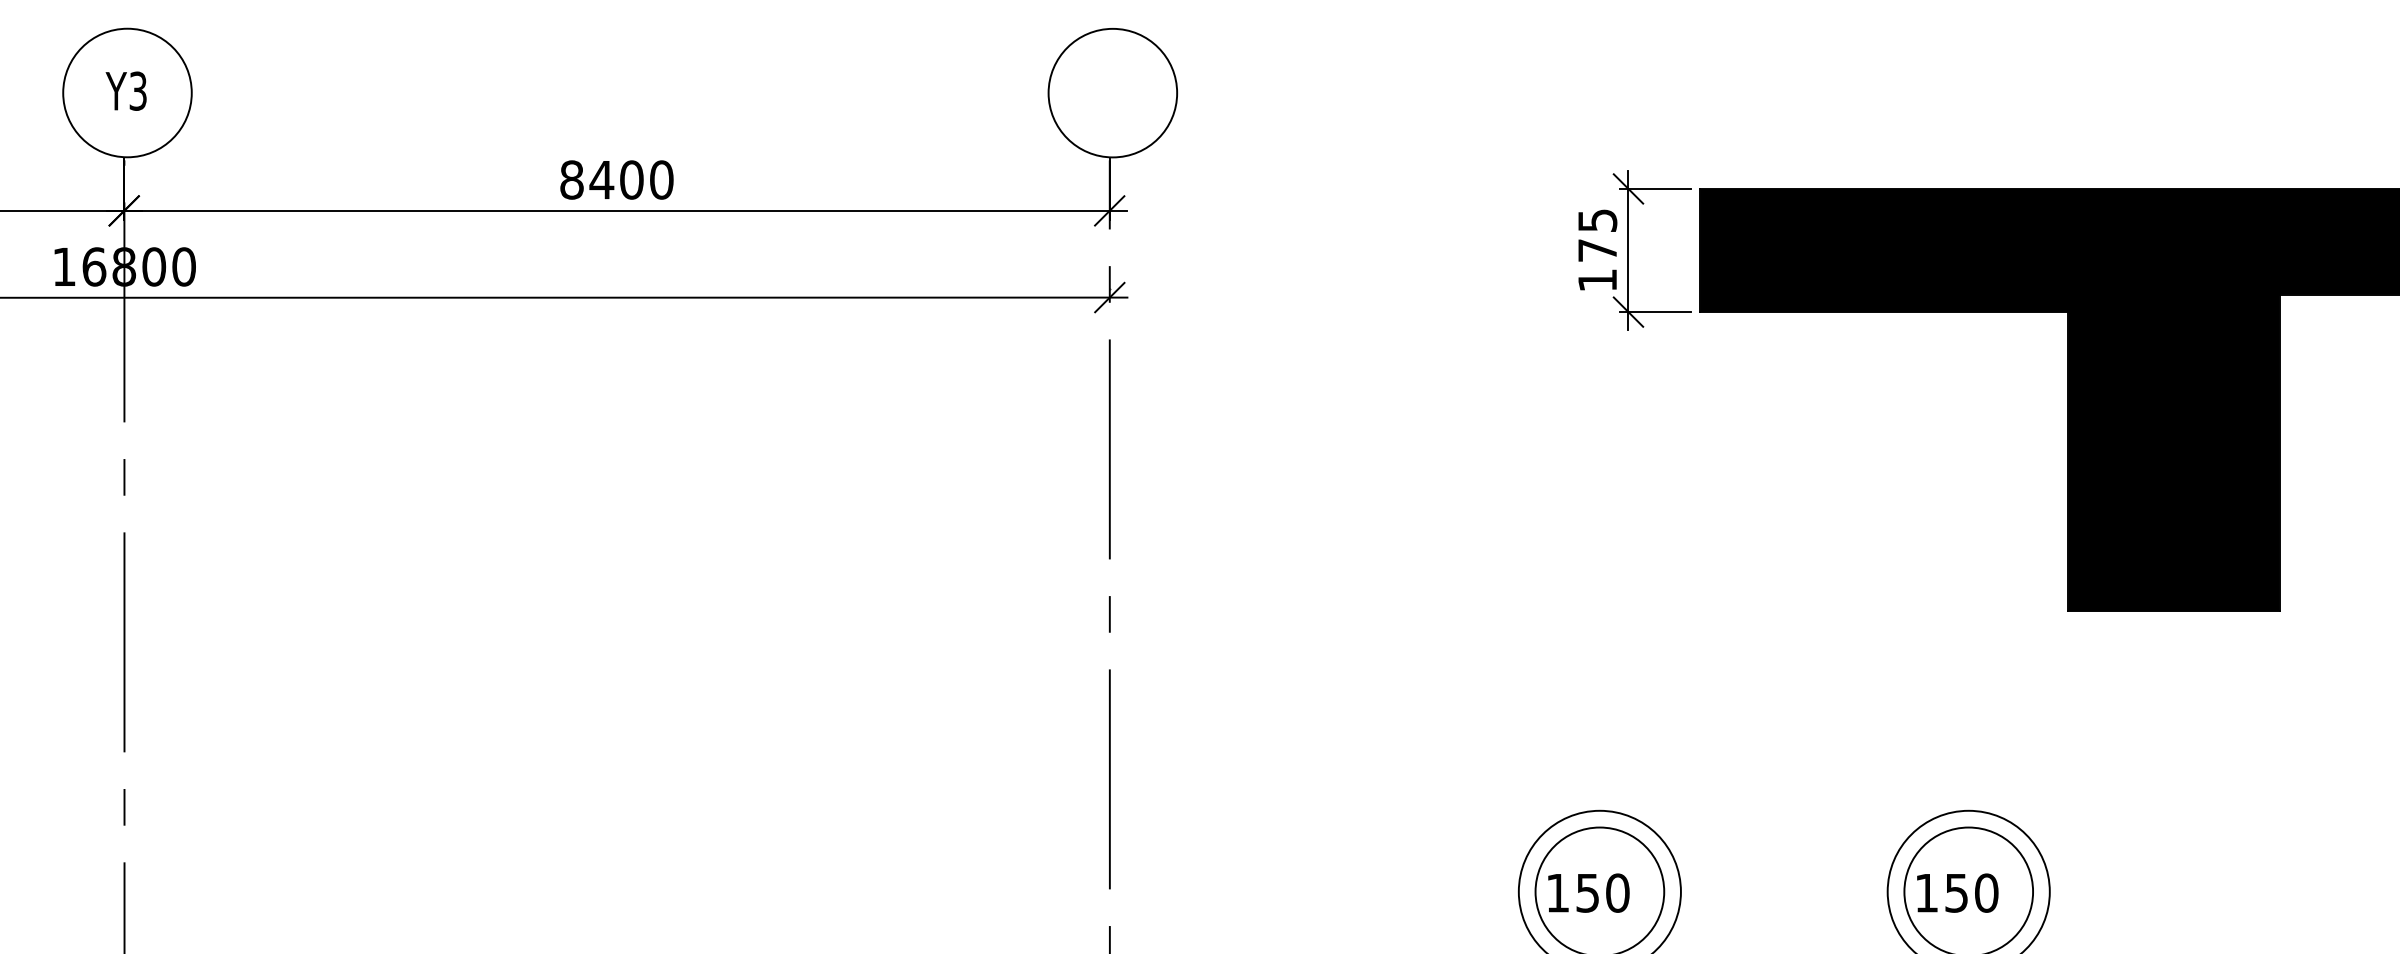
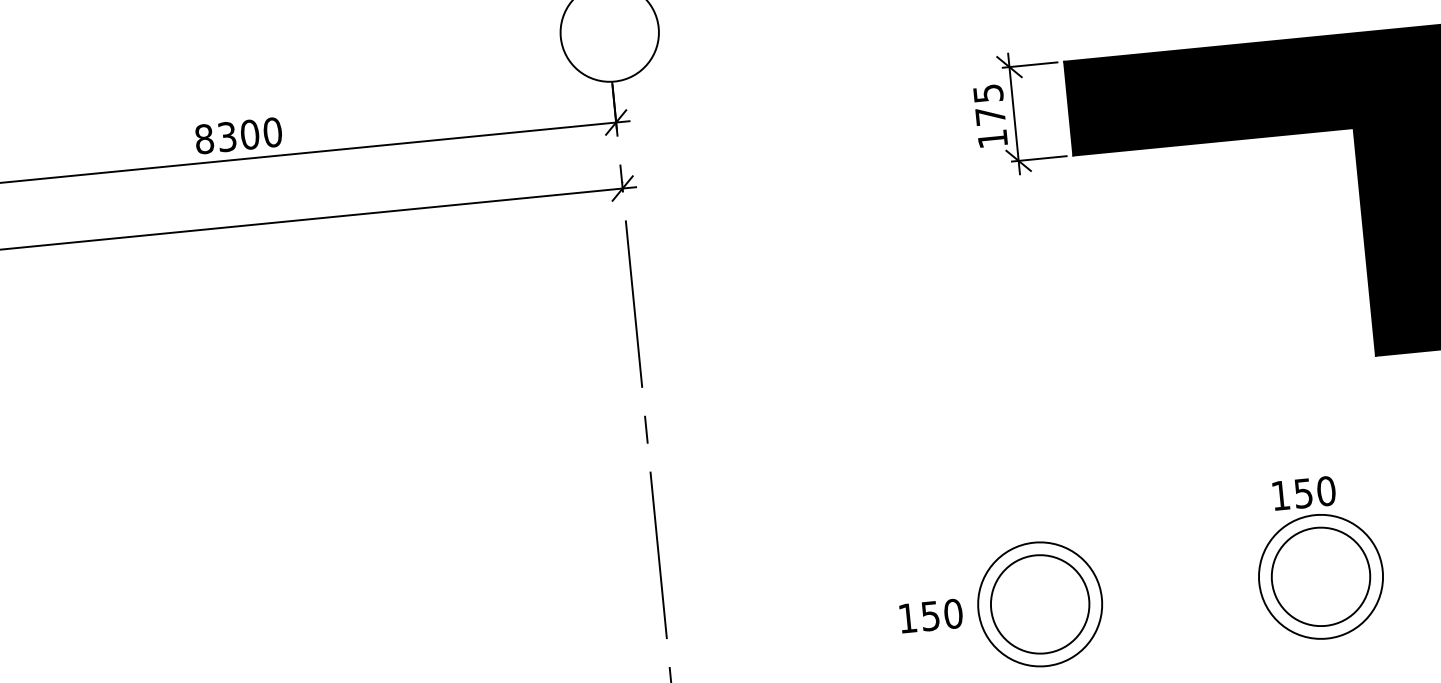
text: (601, 179) -> (226, 136), 8400 -> 8300
text: (1588, 892) -> (931, 615), moved
text: (1957, 892) -> (1304, 492), moved

